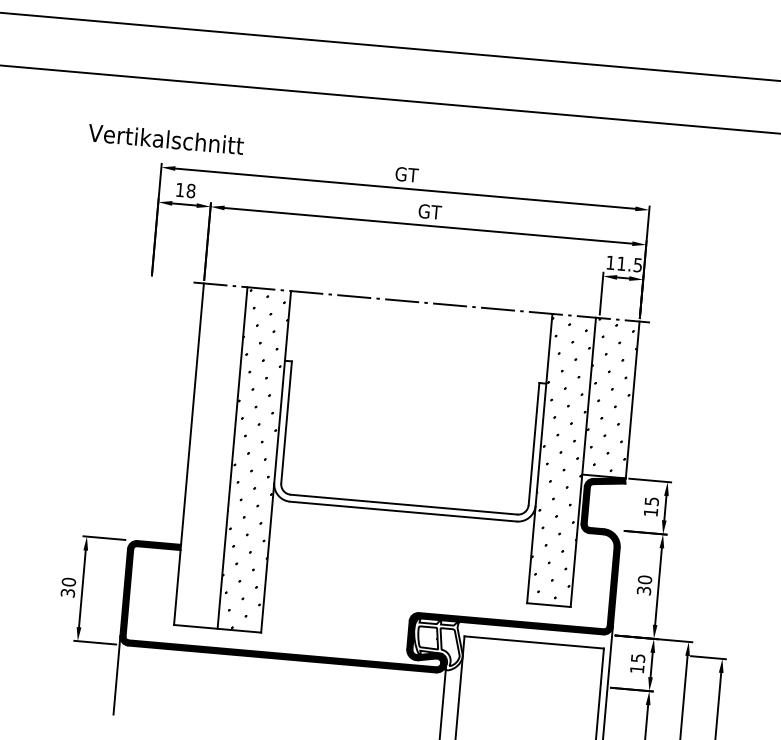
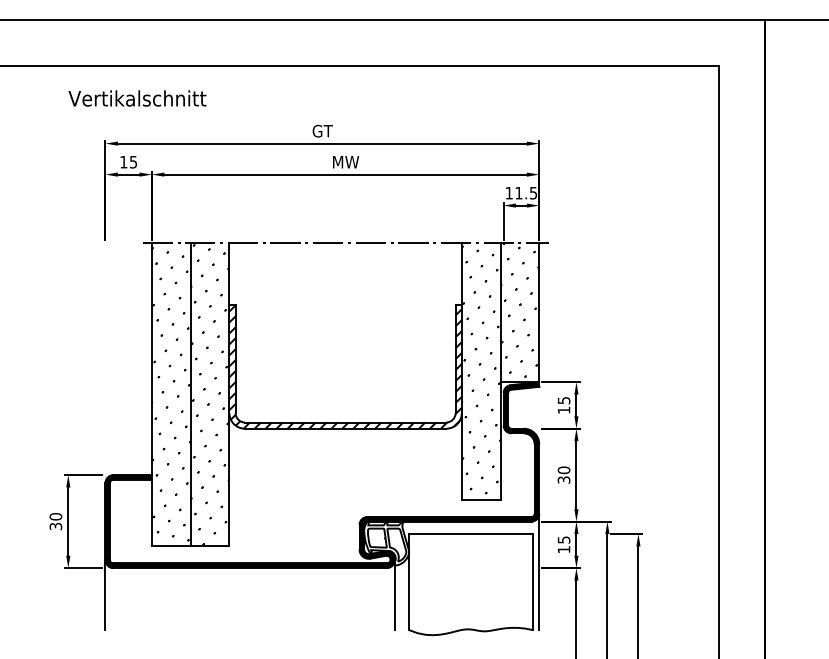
text: (166, 139) -> (137, 98), moved
text: (191, 190) -> (133, 161), 18 -> 15
text: (430, 211) -> (346, 161), GT -> MW
hatch: (409, 441) -> (345, 366), added
hatch: (209, 455) -> (170, 394), added

